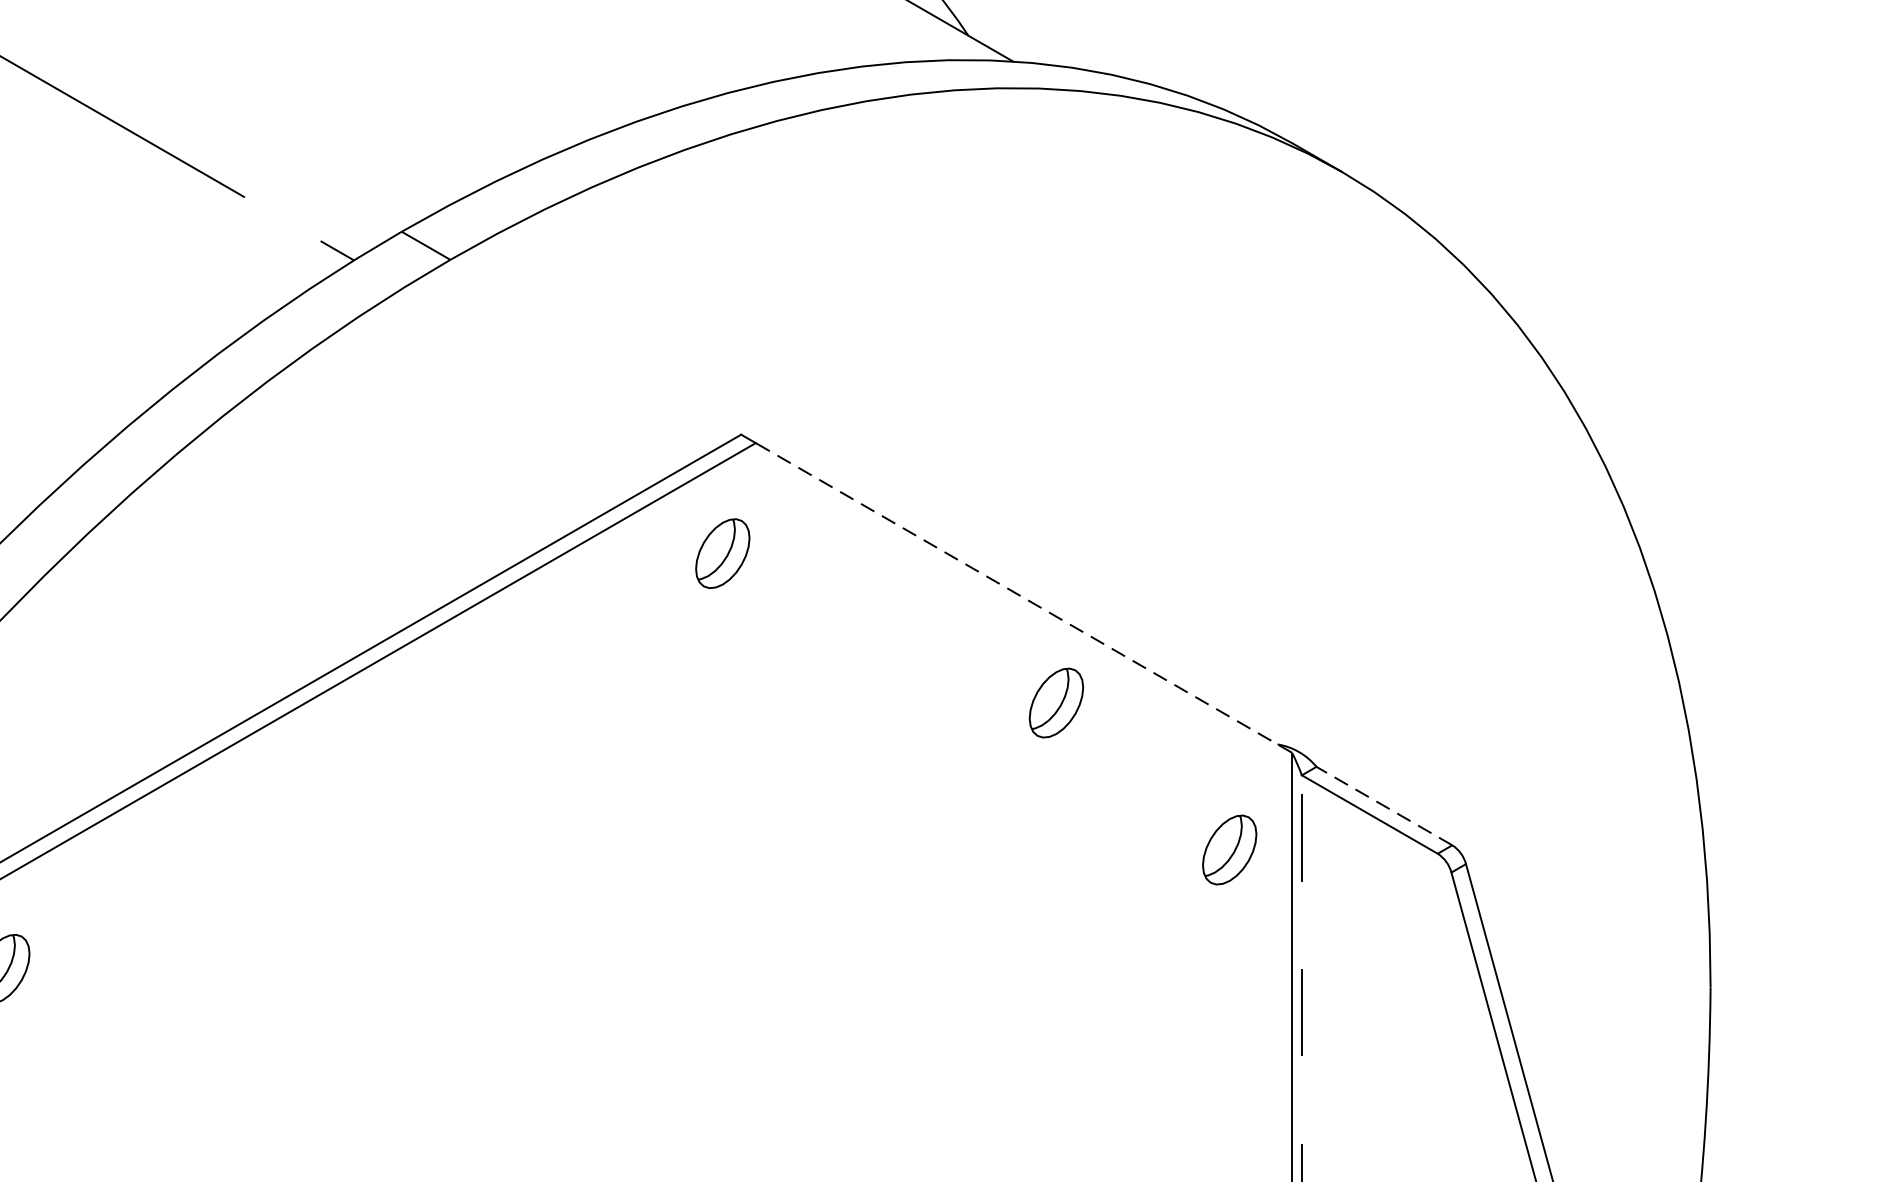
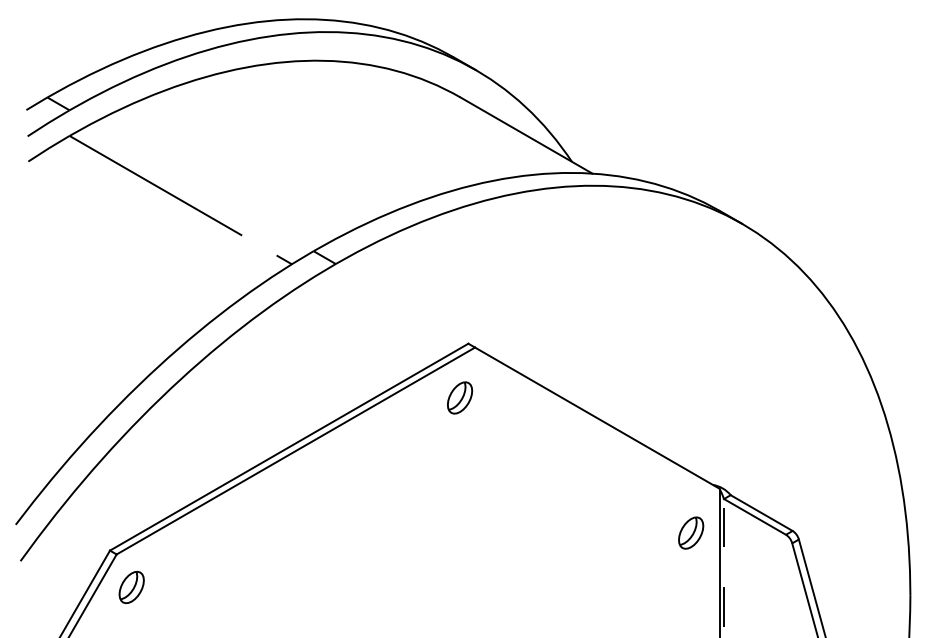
line: (1022, 596) -> (596, 417), dashed -> solid
part: (1057, 701) -> (612, 465), removed
line: (1384, 807) -> (761, 513), dashed -> solid

